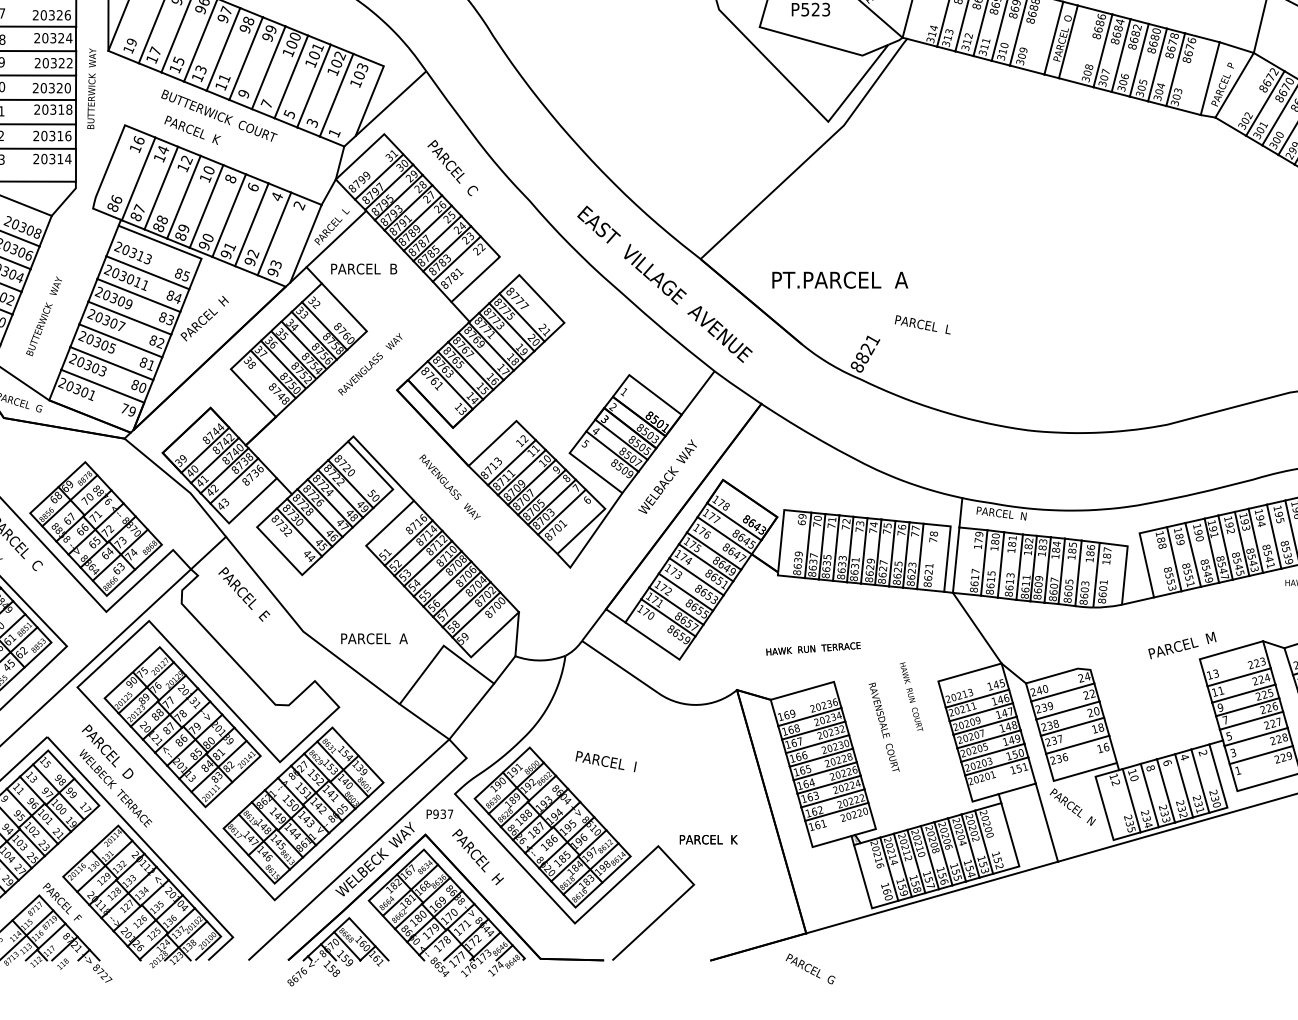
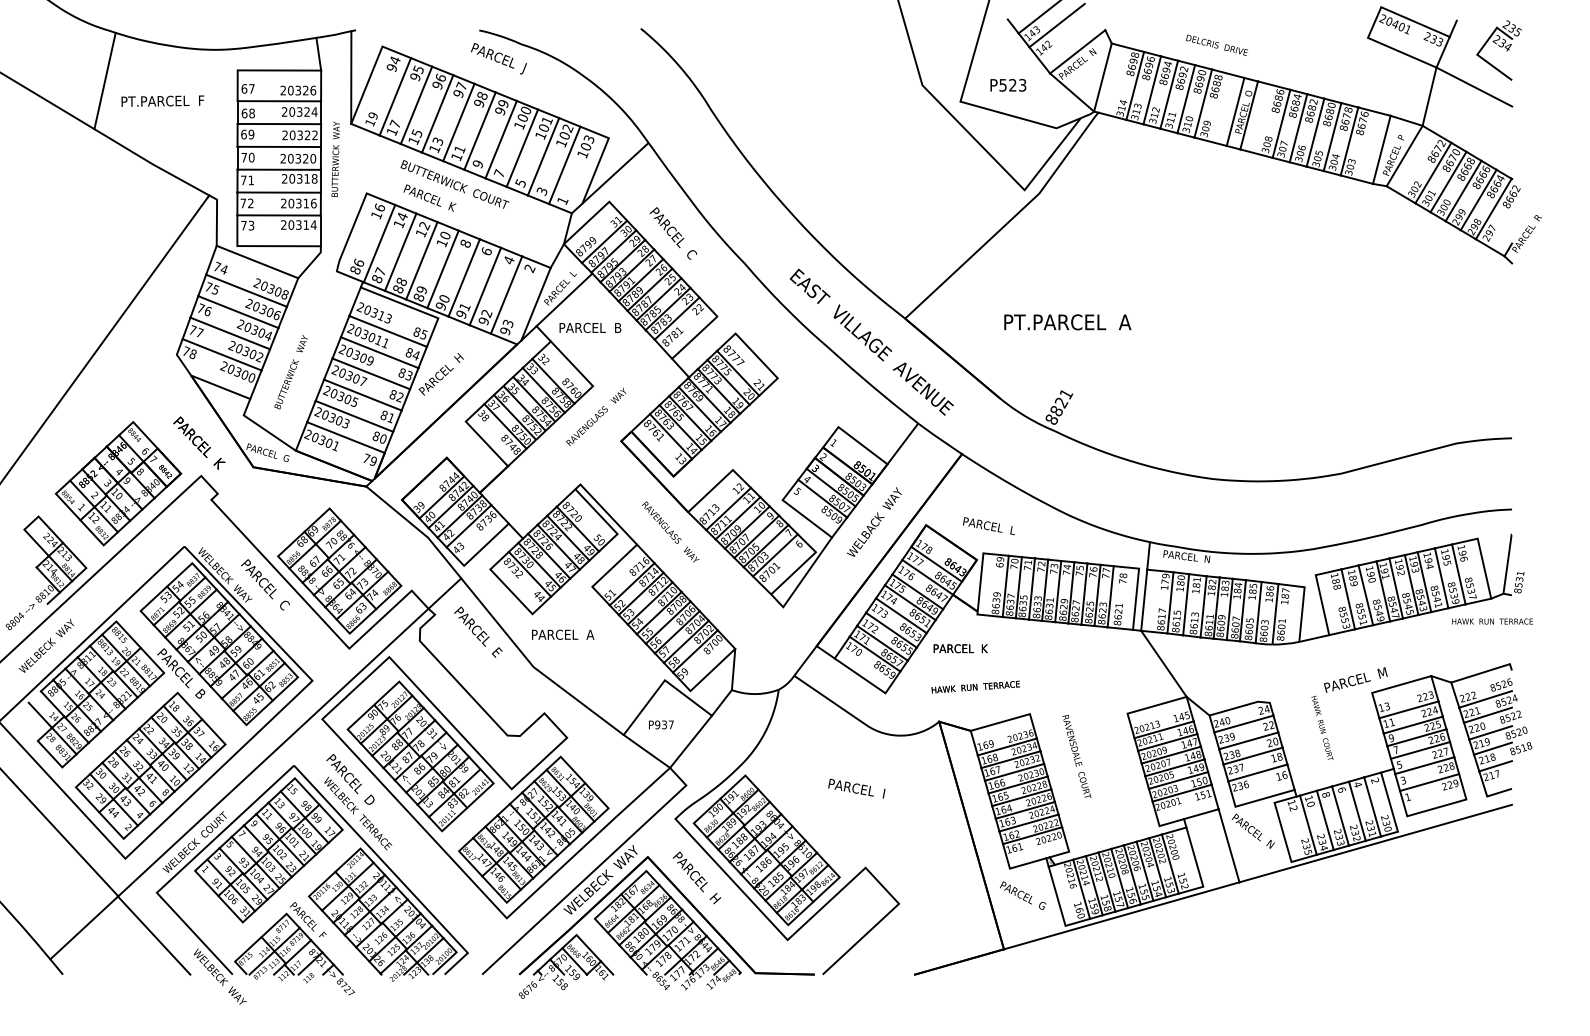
text: (839, 280) -> (1067, 322), moved
text: (922, 325) -> (988, 526), moved
text: (374, 638) -> (563, 634), moved
text: (813, 648) -> (975, 686), moved
text: (911, 696) -> (1322, 727), moved
text: (605, 761) -> (856, 788), moved
text: (440, 813) -> (661, 724), moved
text: (708, 839) -> (960, 648), moved
text: (811, 968) -> (1023, 895), moved

